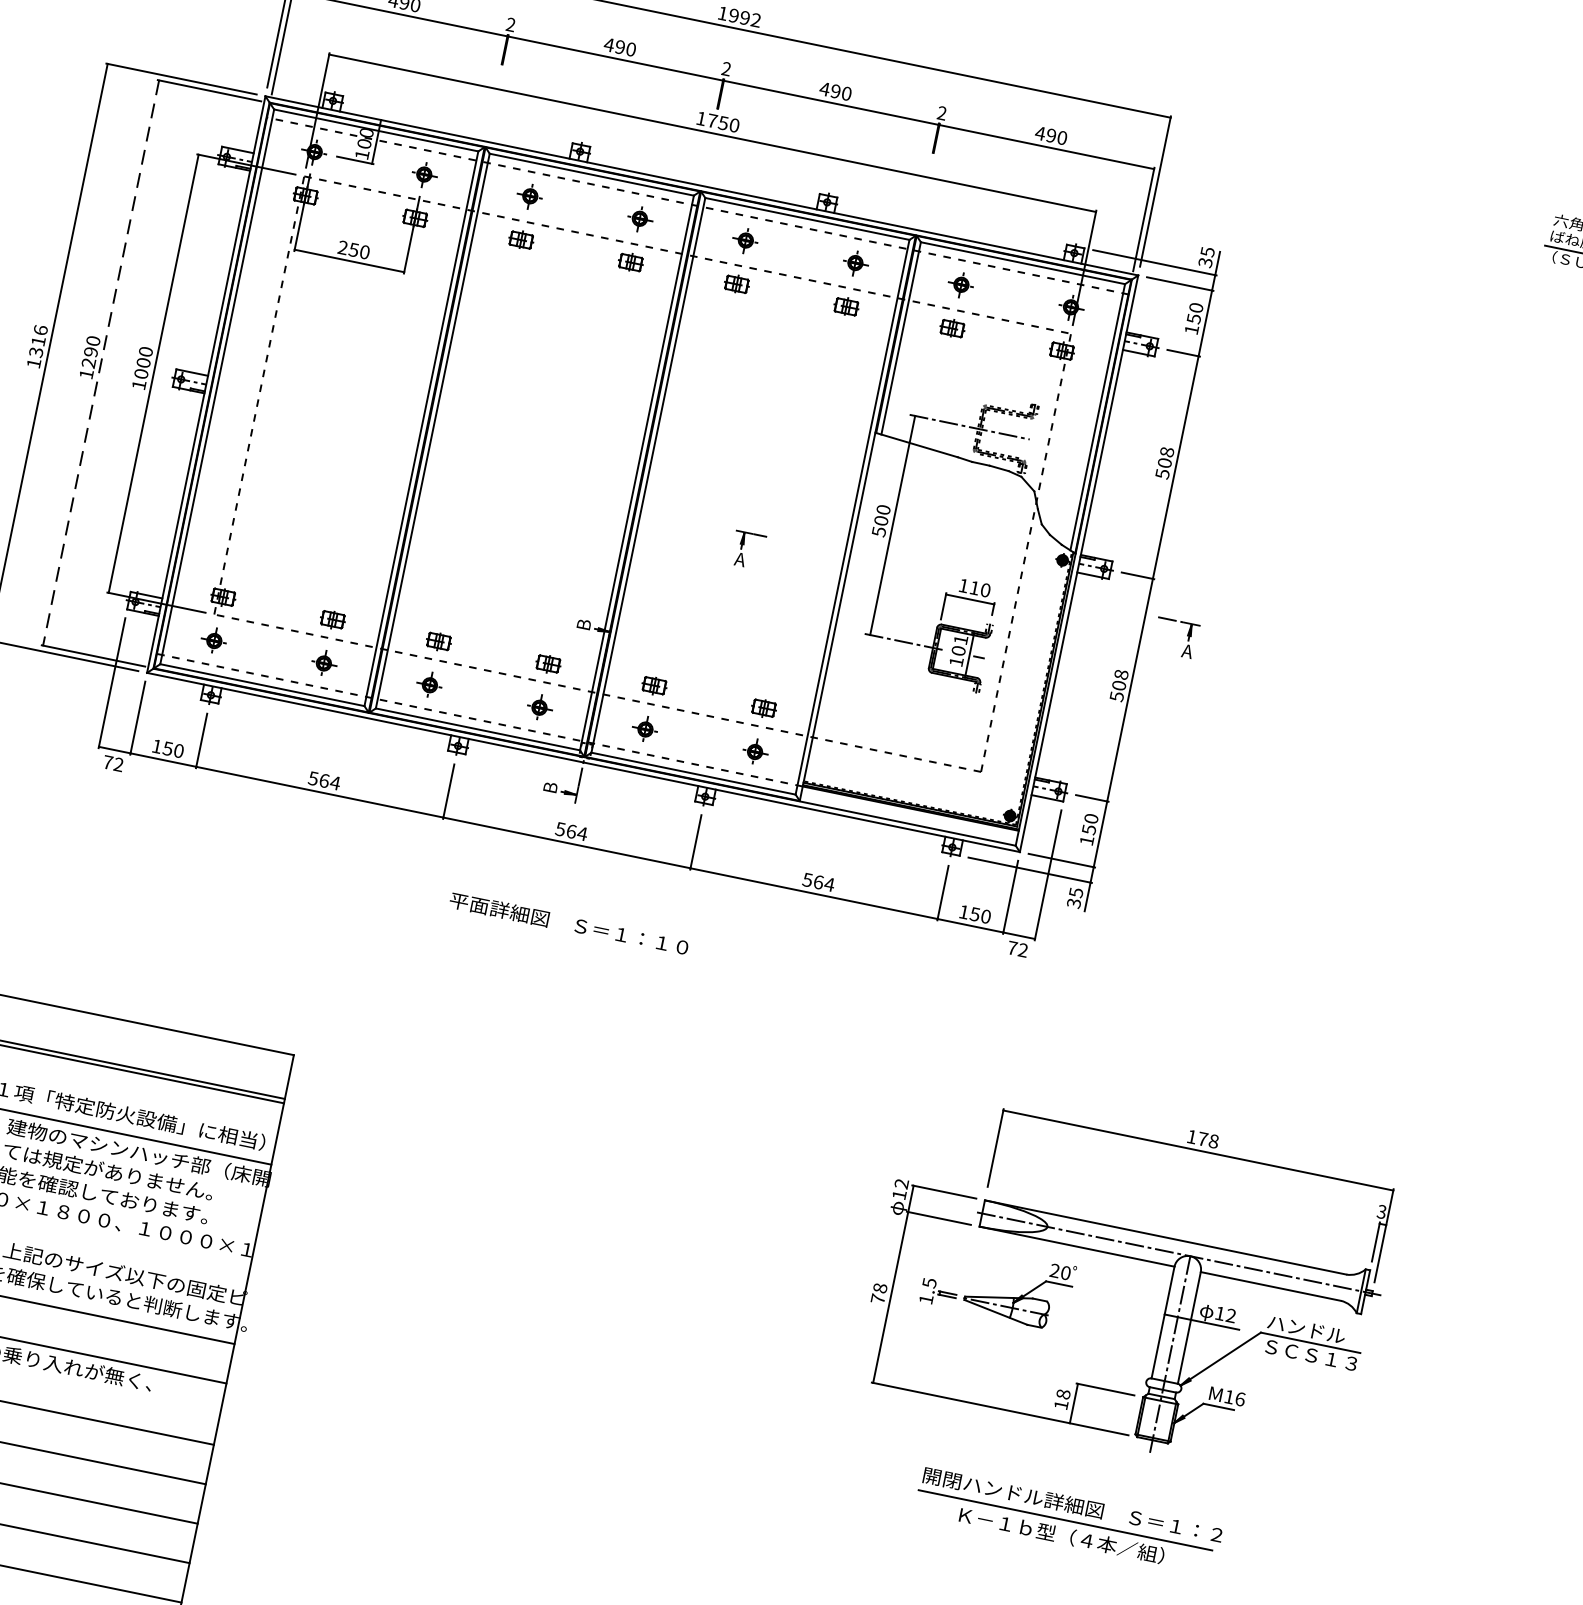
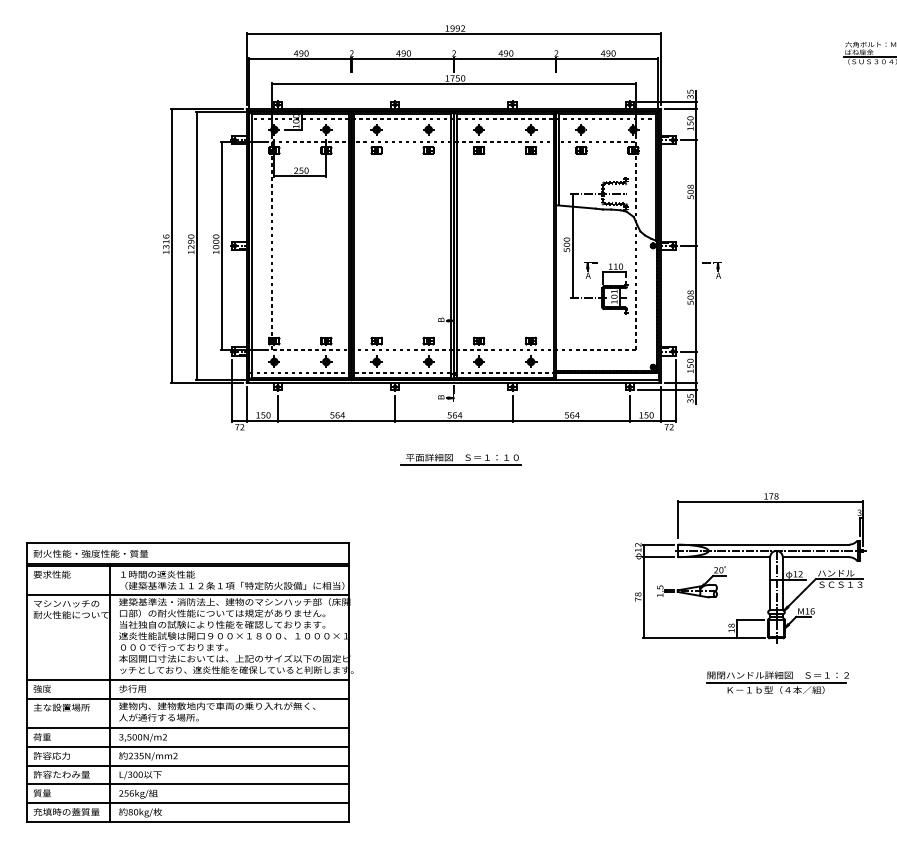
line: (100, 364) -> (196, 246), dashed -> solid
part: (747, 549) -> (590, 270), moved
line: (562, 937) -> (460, 464), added
part: (1068, 1520) -> (777, 682), moved

